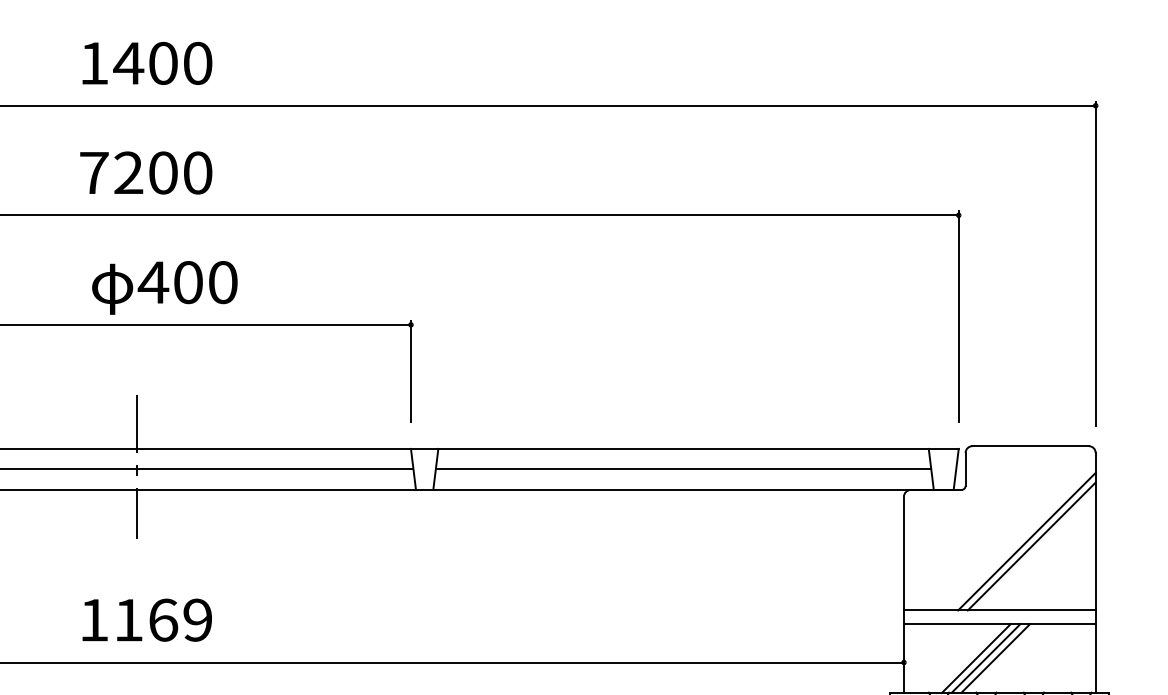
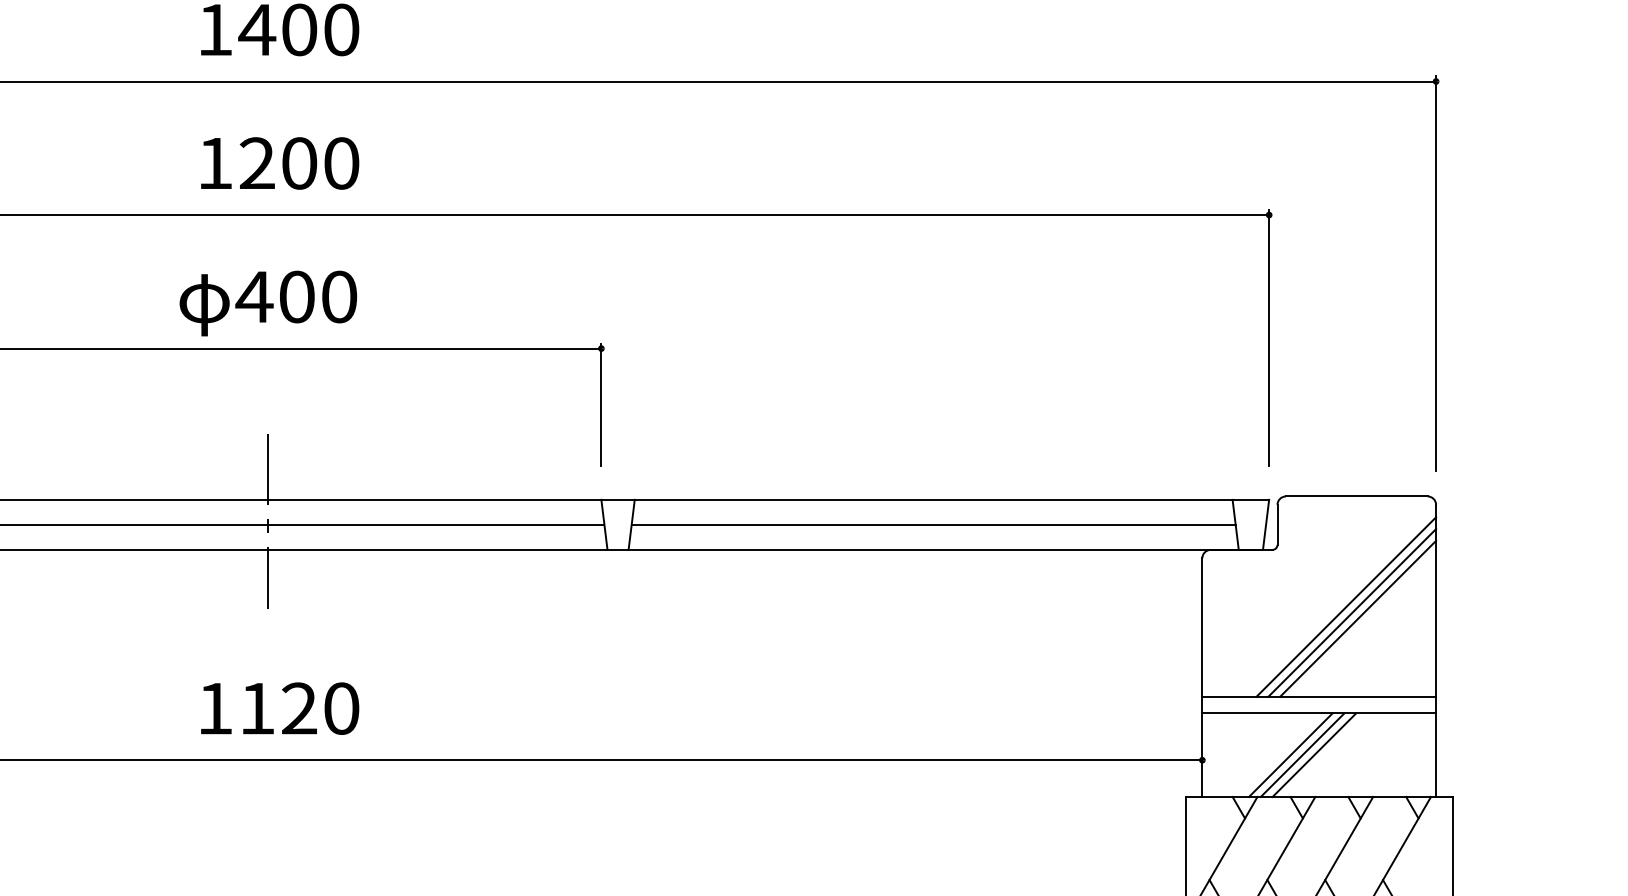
text: (94, 173) -> (215, 163), 7200 -> 1200
text: (164, 287) -> (267, 303), moved
line: (1022, 536) -> (1346, 606), added
text: (180, 620) -> (320, 708), 1169 -> 1120

